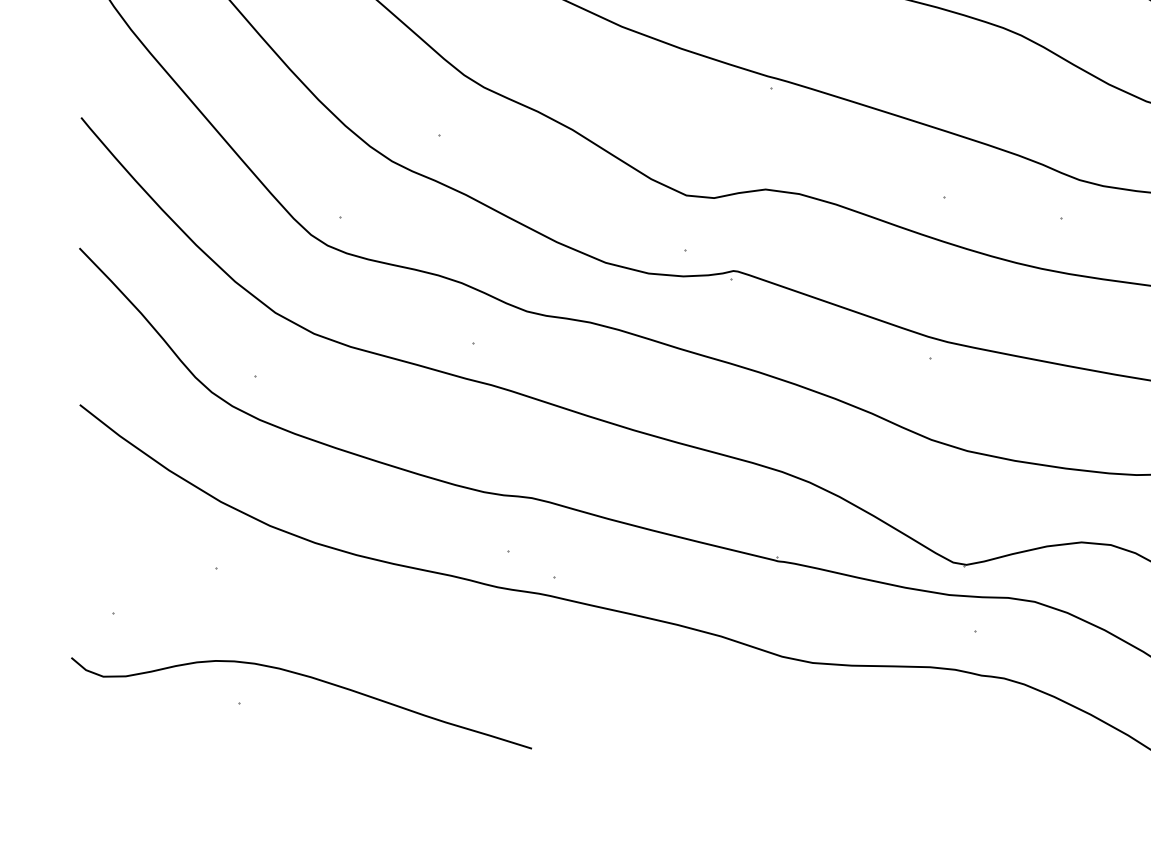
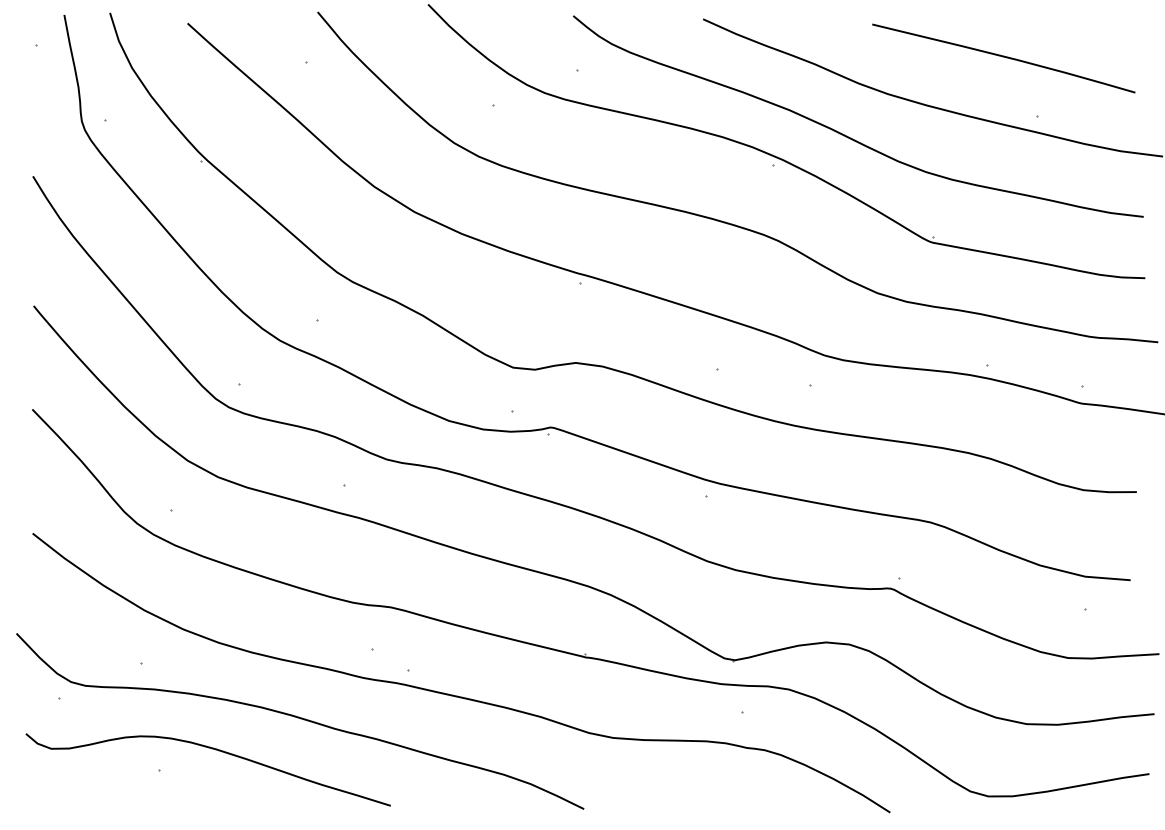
curve: (417, 639) -> (300, 719), added

